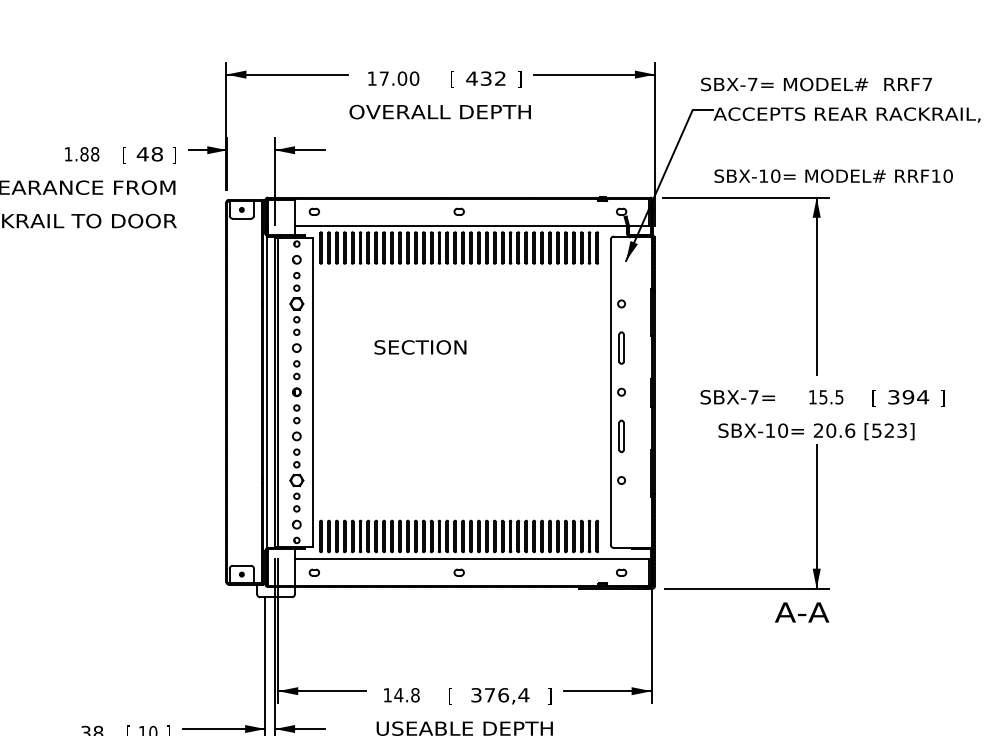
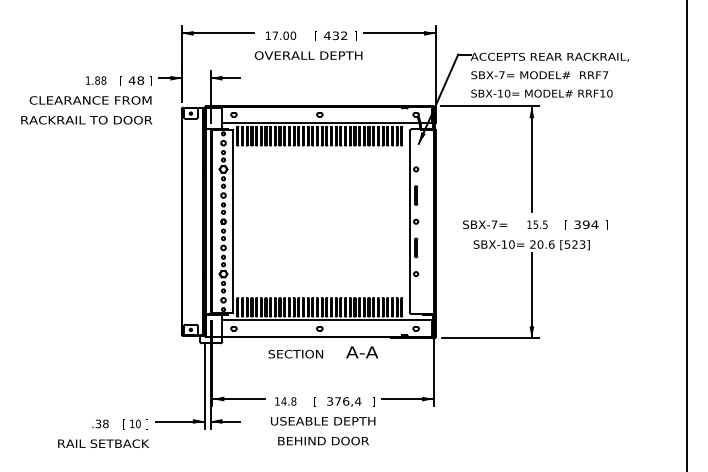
text: (816, 84) -> (539, 75), moved
text: (419, 346) -> (295, 353), moved
text: (802, 612) -> (362, 352), moved

